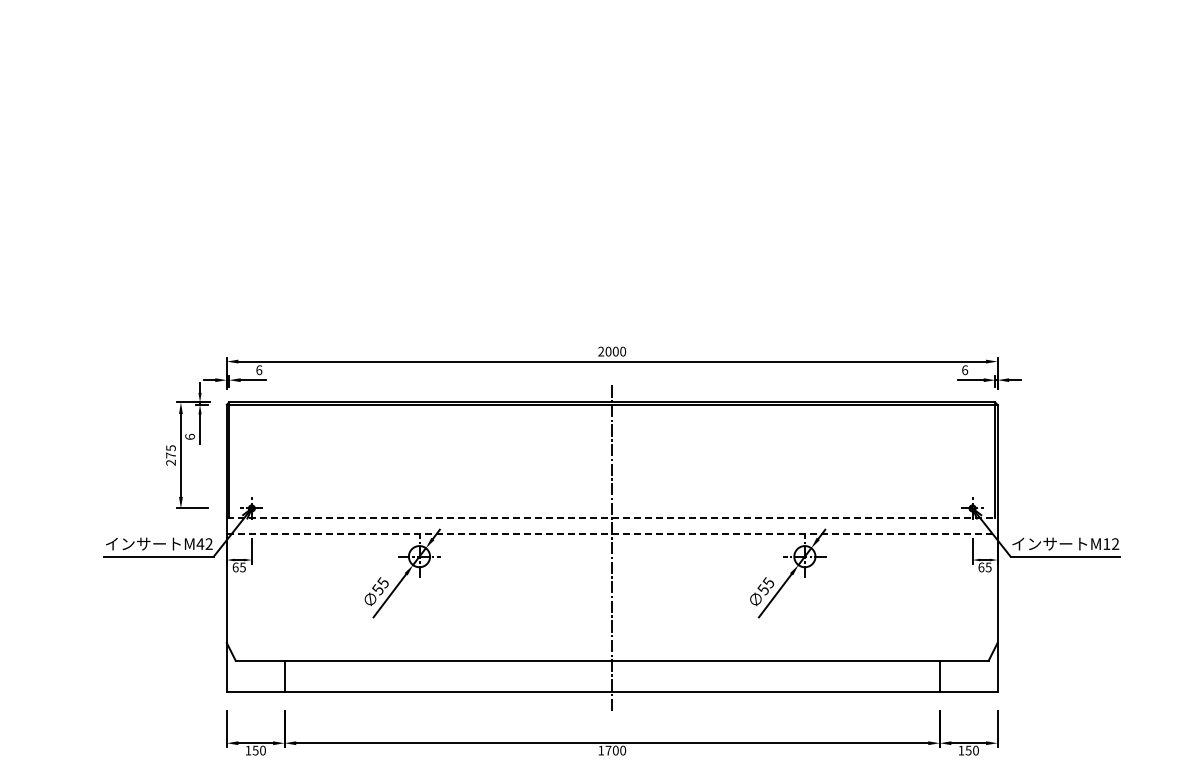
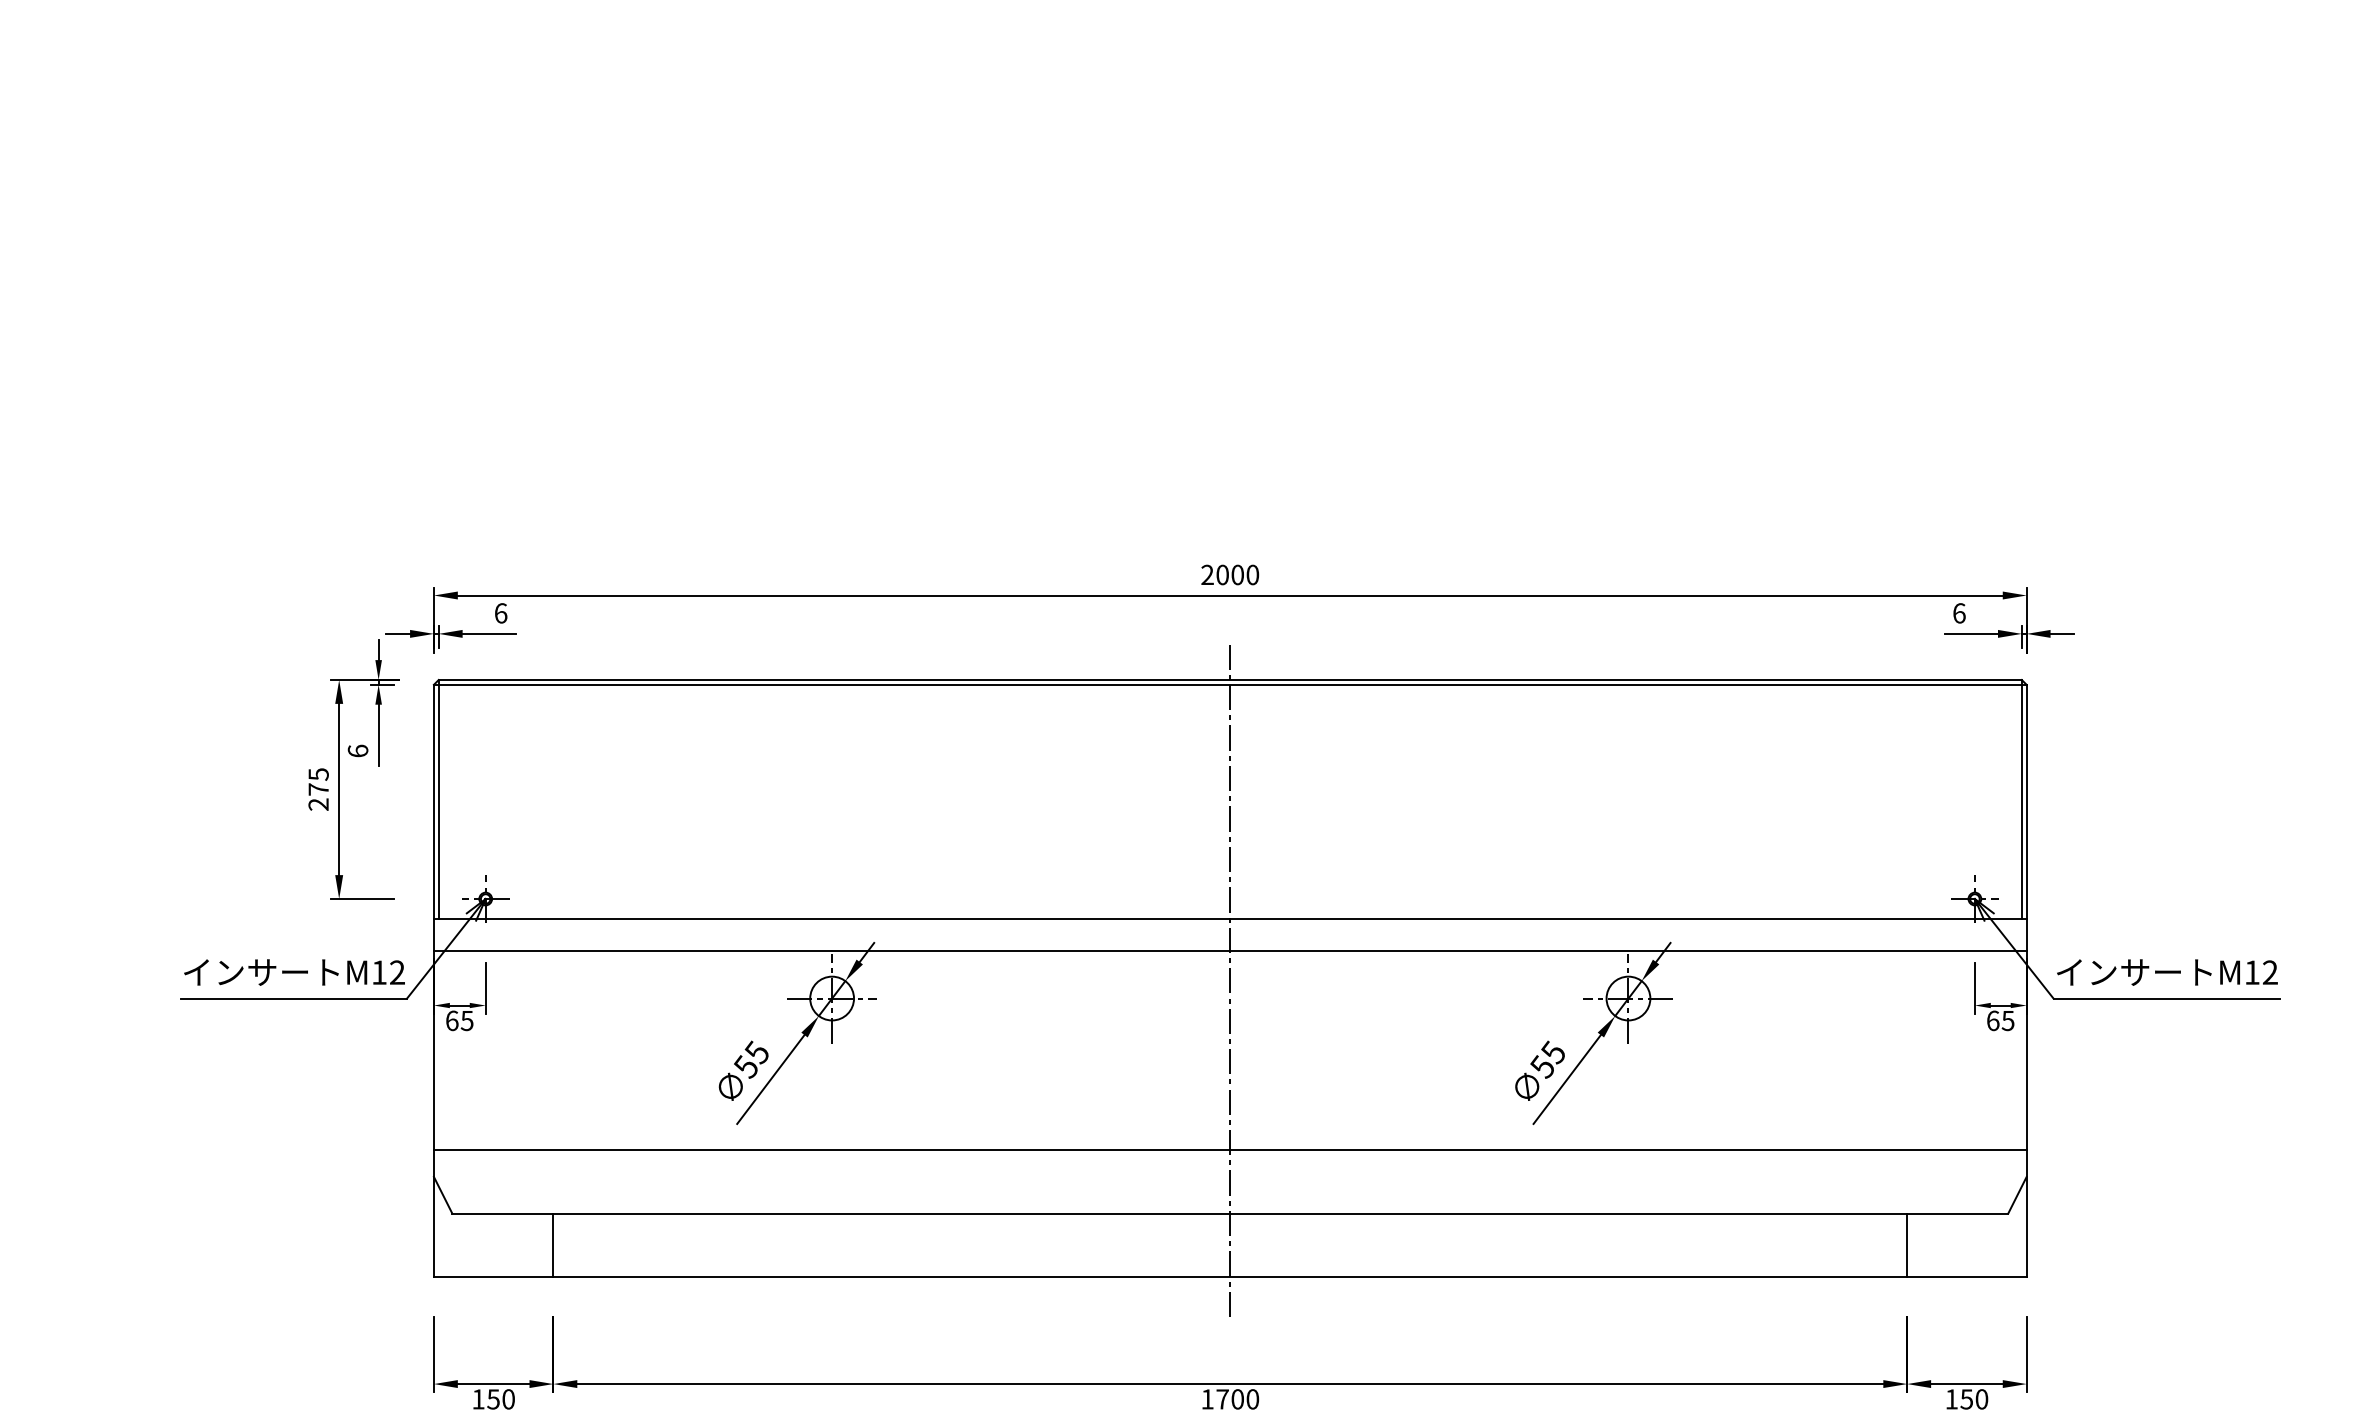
line: (612, 518) -> (1230, 919), dashed -> solid
line: (612, 533) -> (1230, 950), dashed -> solid
text: (200, 543) -> (379, 971), M42 -> M12
line: (611, 629) -> (1228, 1149), added

